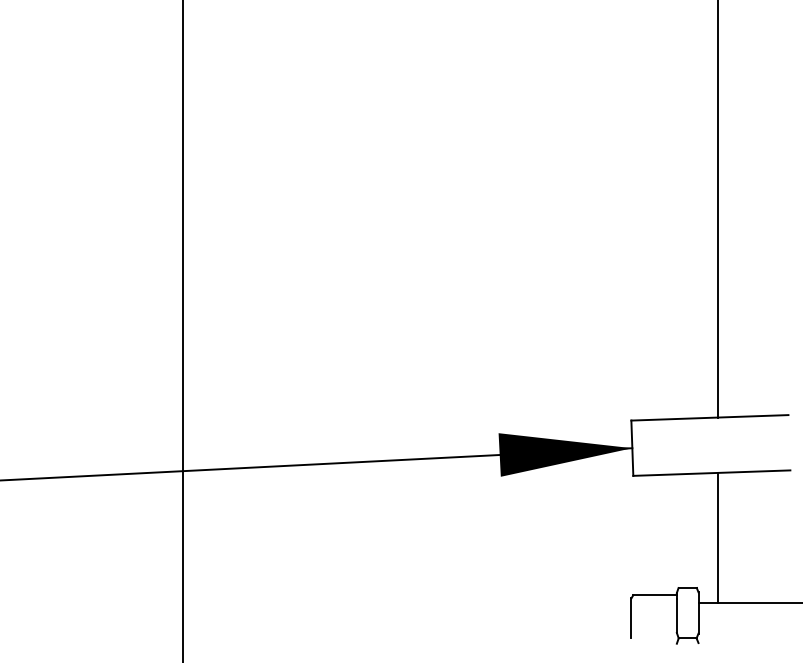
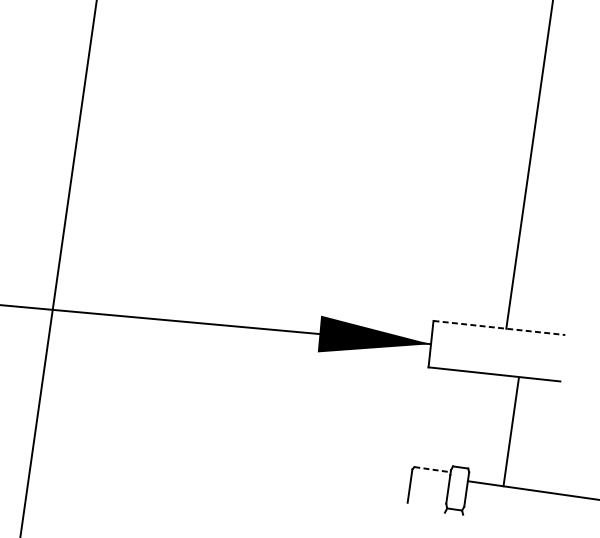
line: (709, 417) -> (499, 327), solid -> dashed
line: (718, 537) -> (511, 431), moved
line: (655, 595) -> (432, 469), solid -> dashed

